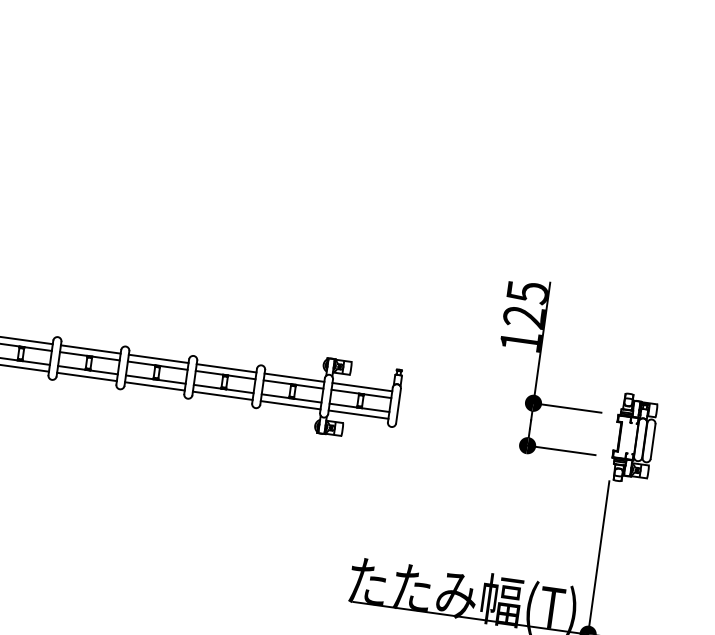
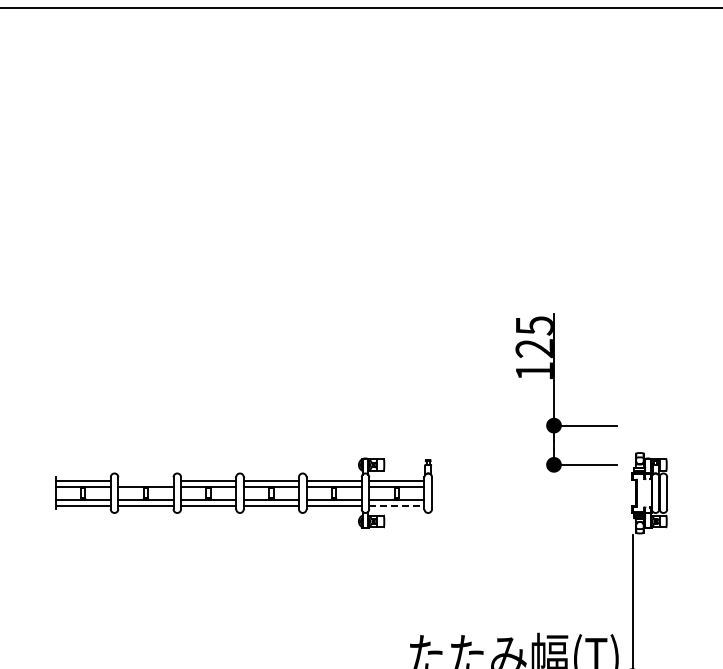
line: (90, 349) -> (145, 480), removed
part: (539, 367) -> (554, 392), moved
line: (358, 414) -> (396, 505), solid -> dashed

